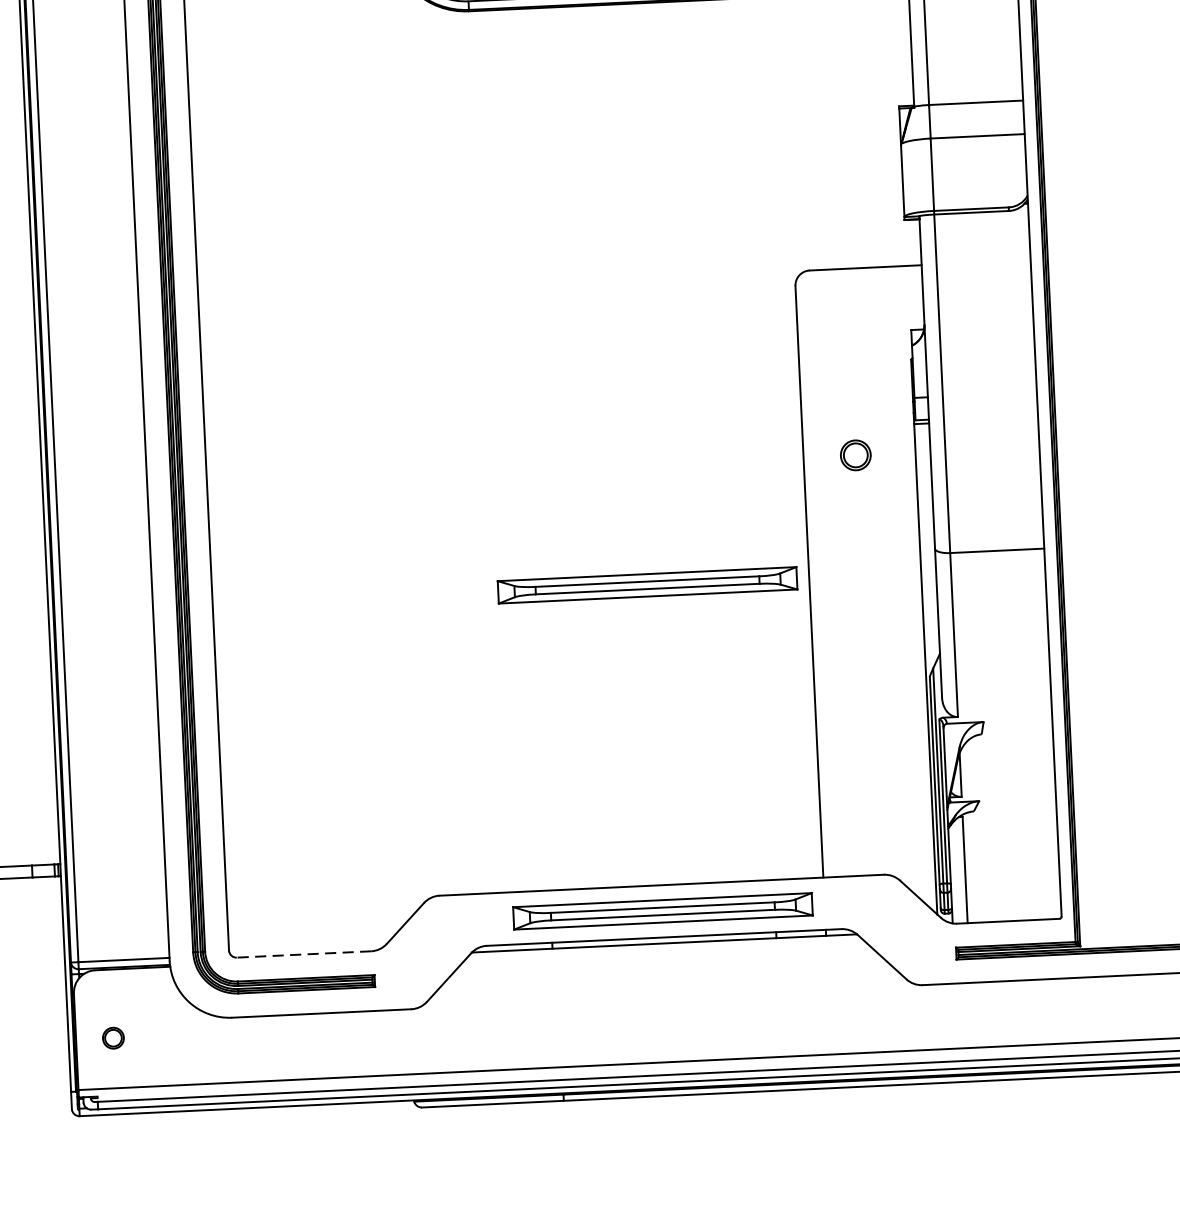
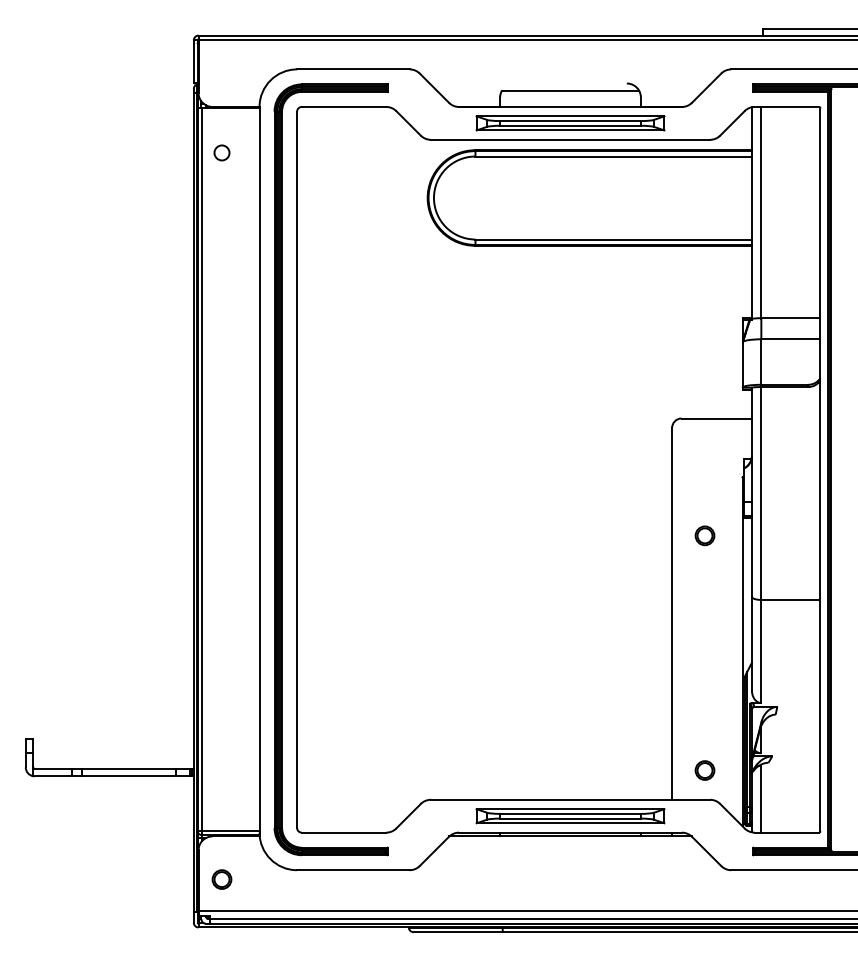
part: (647, 585) -> (570, 611), removed
part: (872, 828) -> (704, 770), added
line: (303, 954) -> (343, 832), dashed -> solid
part: (112, 1038) -> (221, 879), size x1.43

